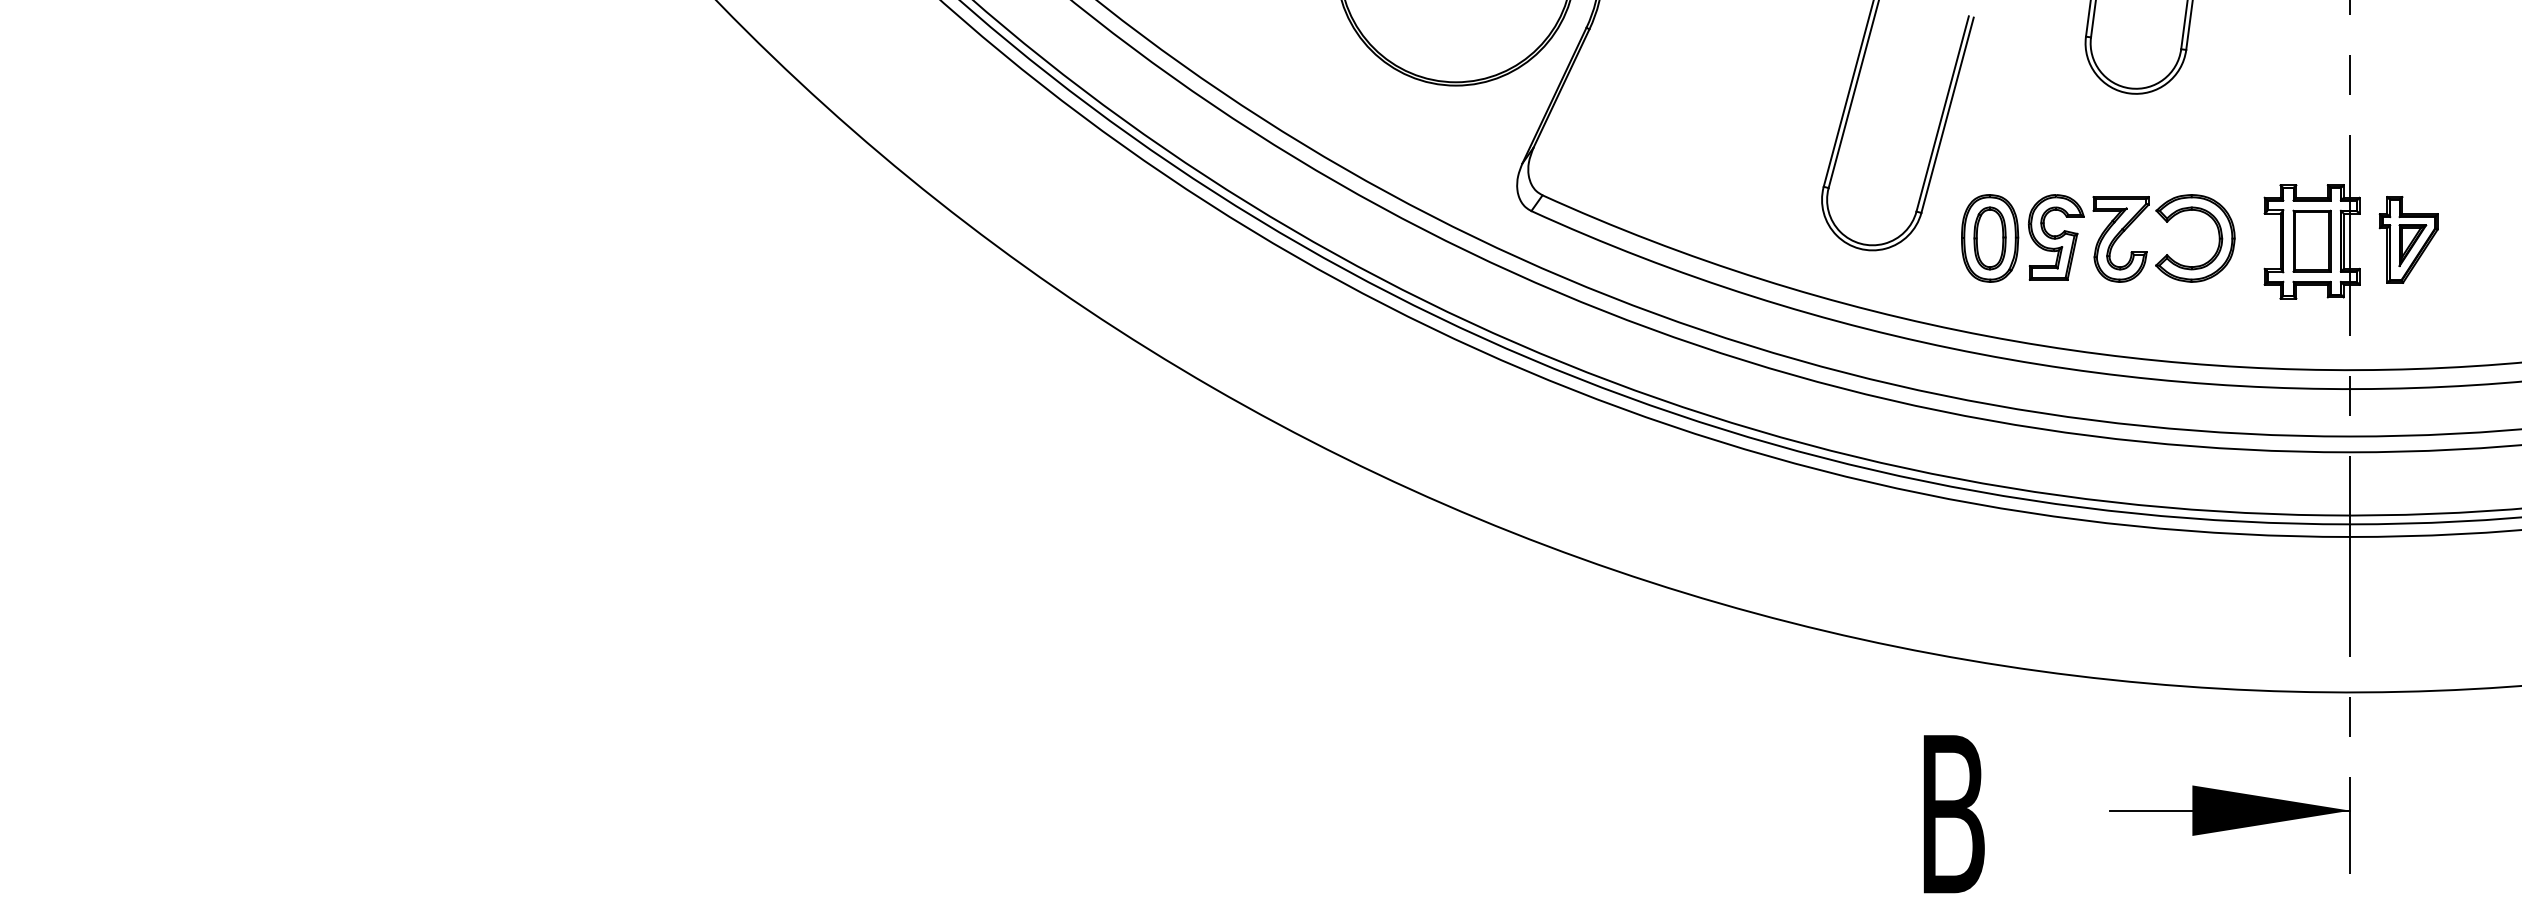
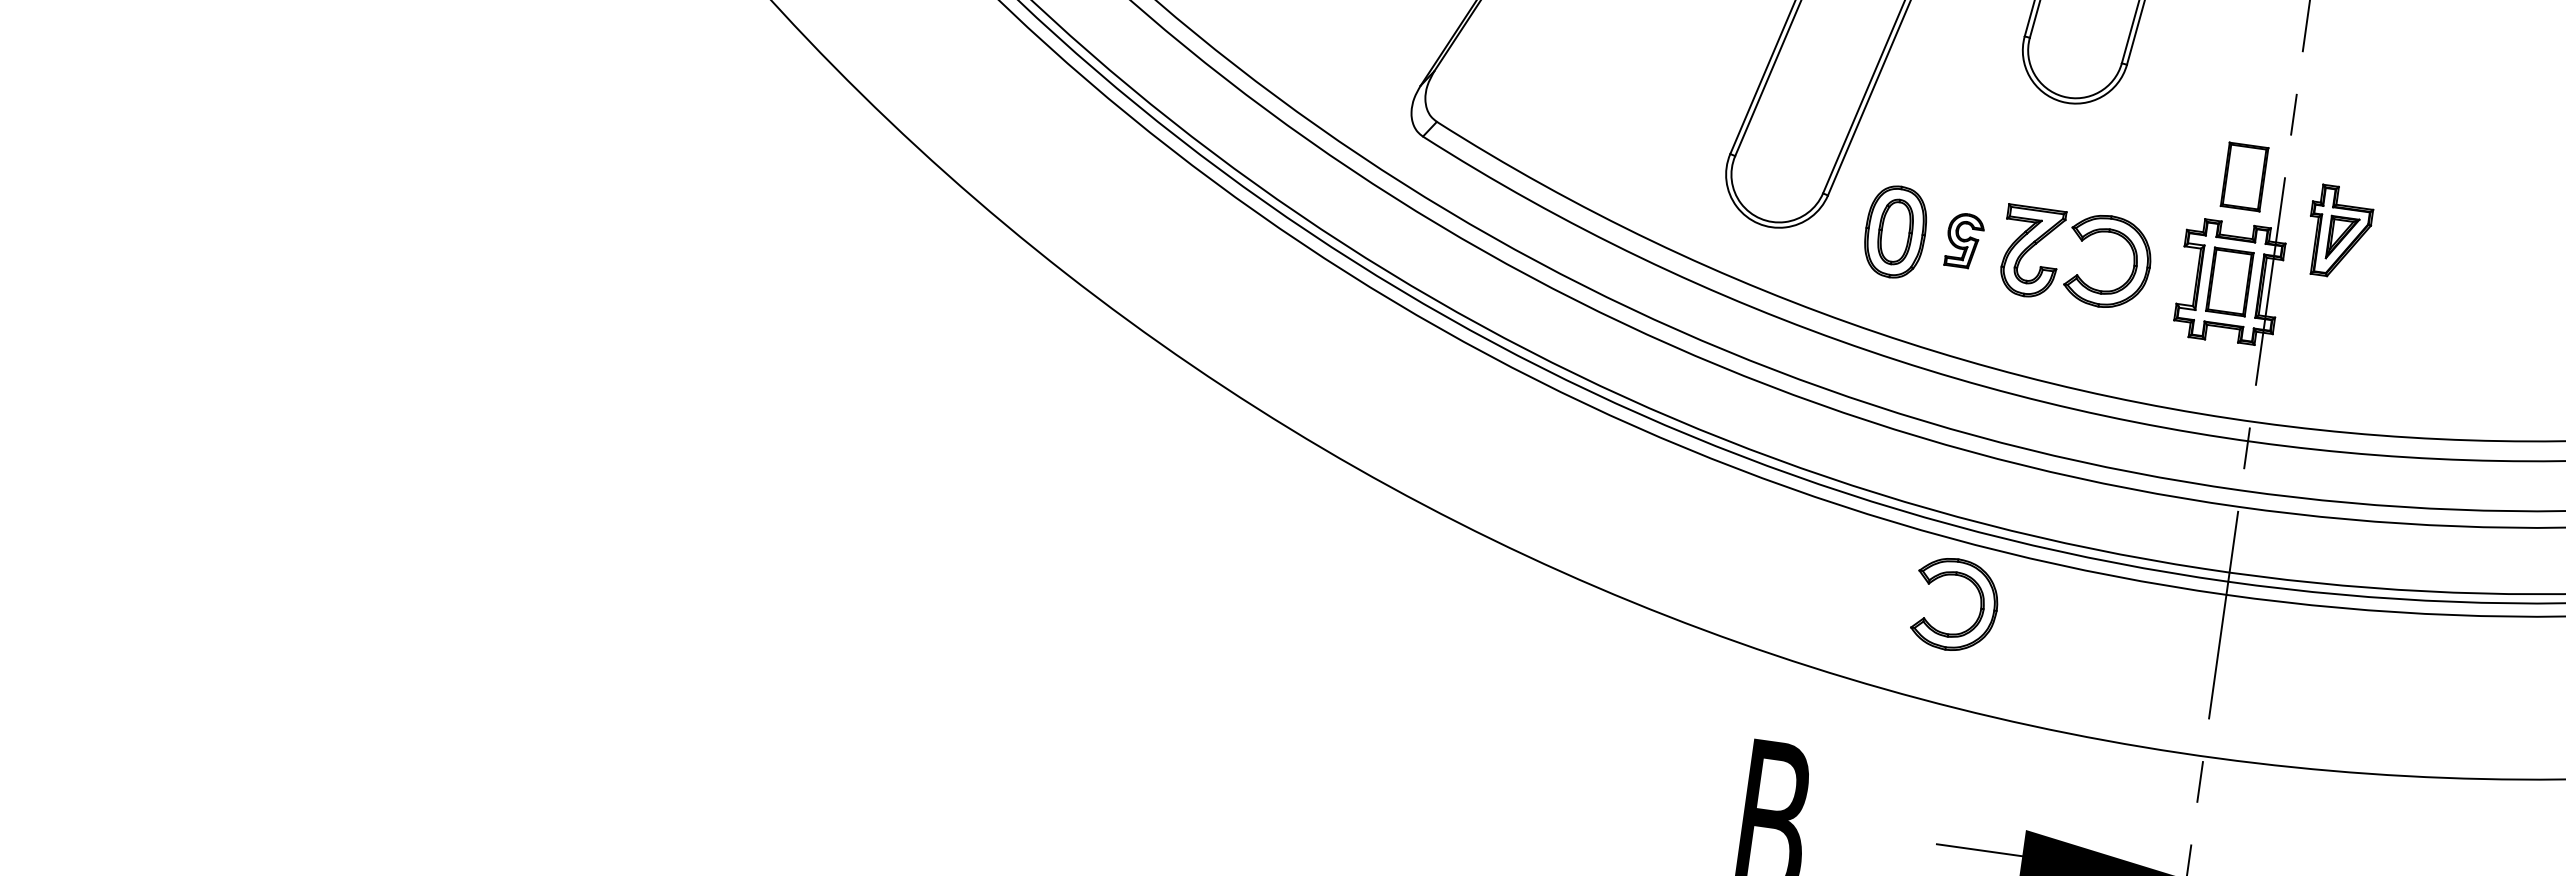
part: (2311, 139) -> (2244, 176), added
part: (2056, 237) -> (1964, 240), size x0.6
part: (2408, 239) -> (2339, 231), moved
part: (2119, 582) -> (1979, 608), added

